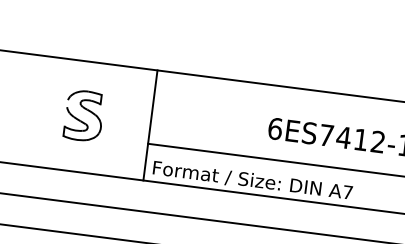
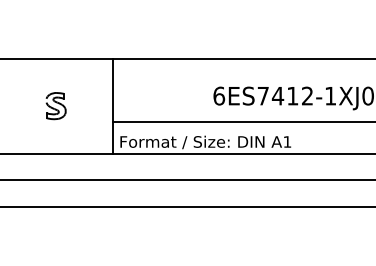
part: (83, 116) -> (55, 106), size x0.62
text: (348, 191) -> (287, 141), A7 -> A1

